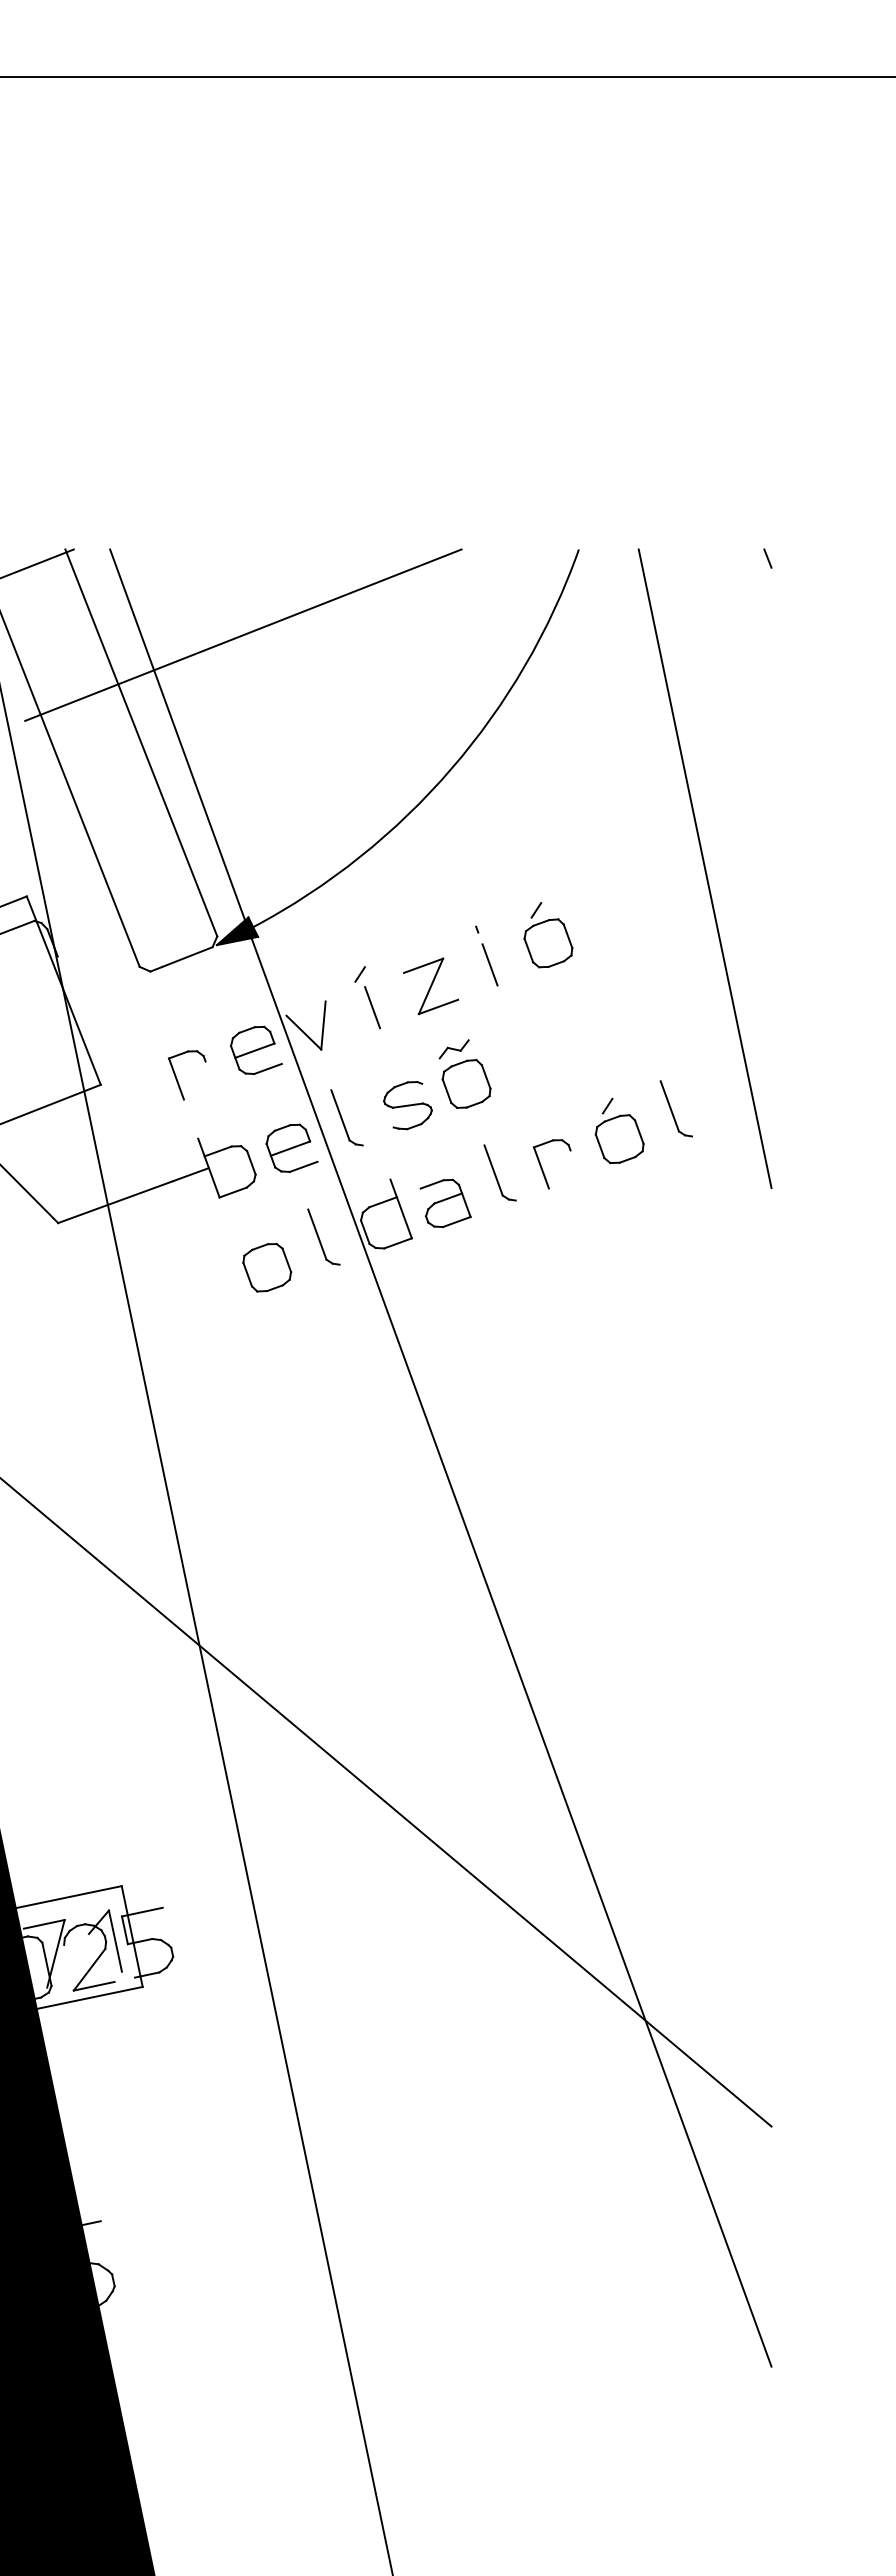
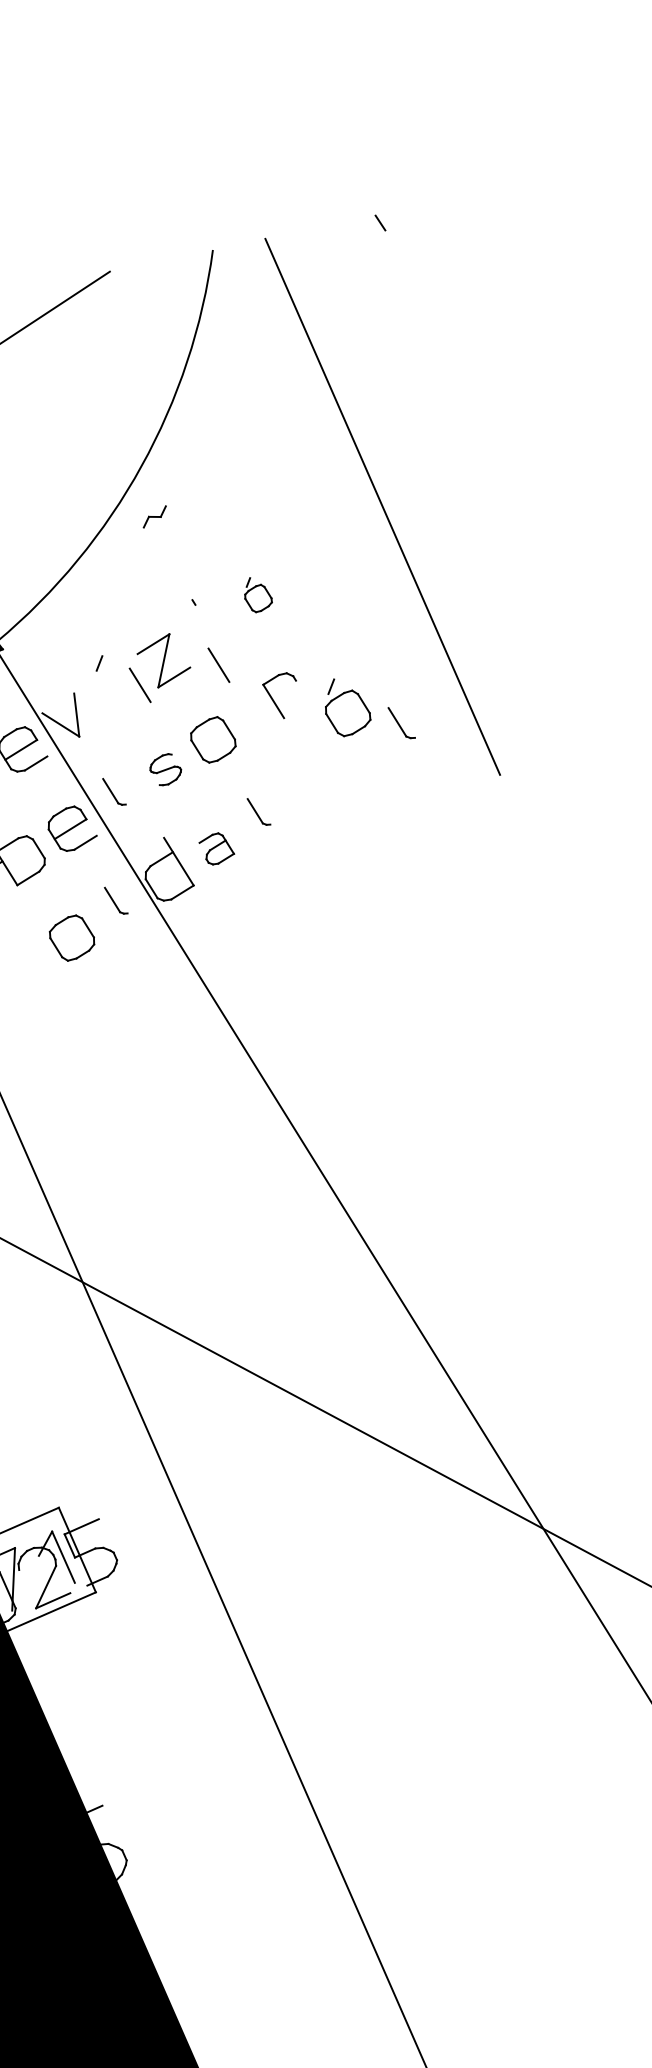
part: (548, 935) -> (257, 594), size x0.6
line: (489, 964) -> (218, 665), moved
line: (372, 1007) -> (140, 685), moved
part: (453, 1049) -> (154, 517), moved
part: (407, 1105) -> (165, 769), size x0.7
part: (675, 1108) -> (401, 722), size x0.7
part: (346, 1117) -> (113, 791), size x0.6
part: (619, 1130) -> (346, 705), moved
part: (542, 1167) -> (274, 700), moved
part: (499, 1172) -> (258, 811), size x0.6
part: (445, 1203) -> (216, 848), size x0.7
part: (323, 1236) -> (115, 900), size x0.6

